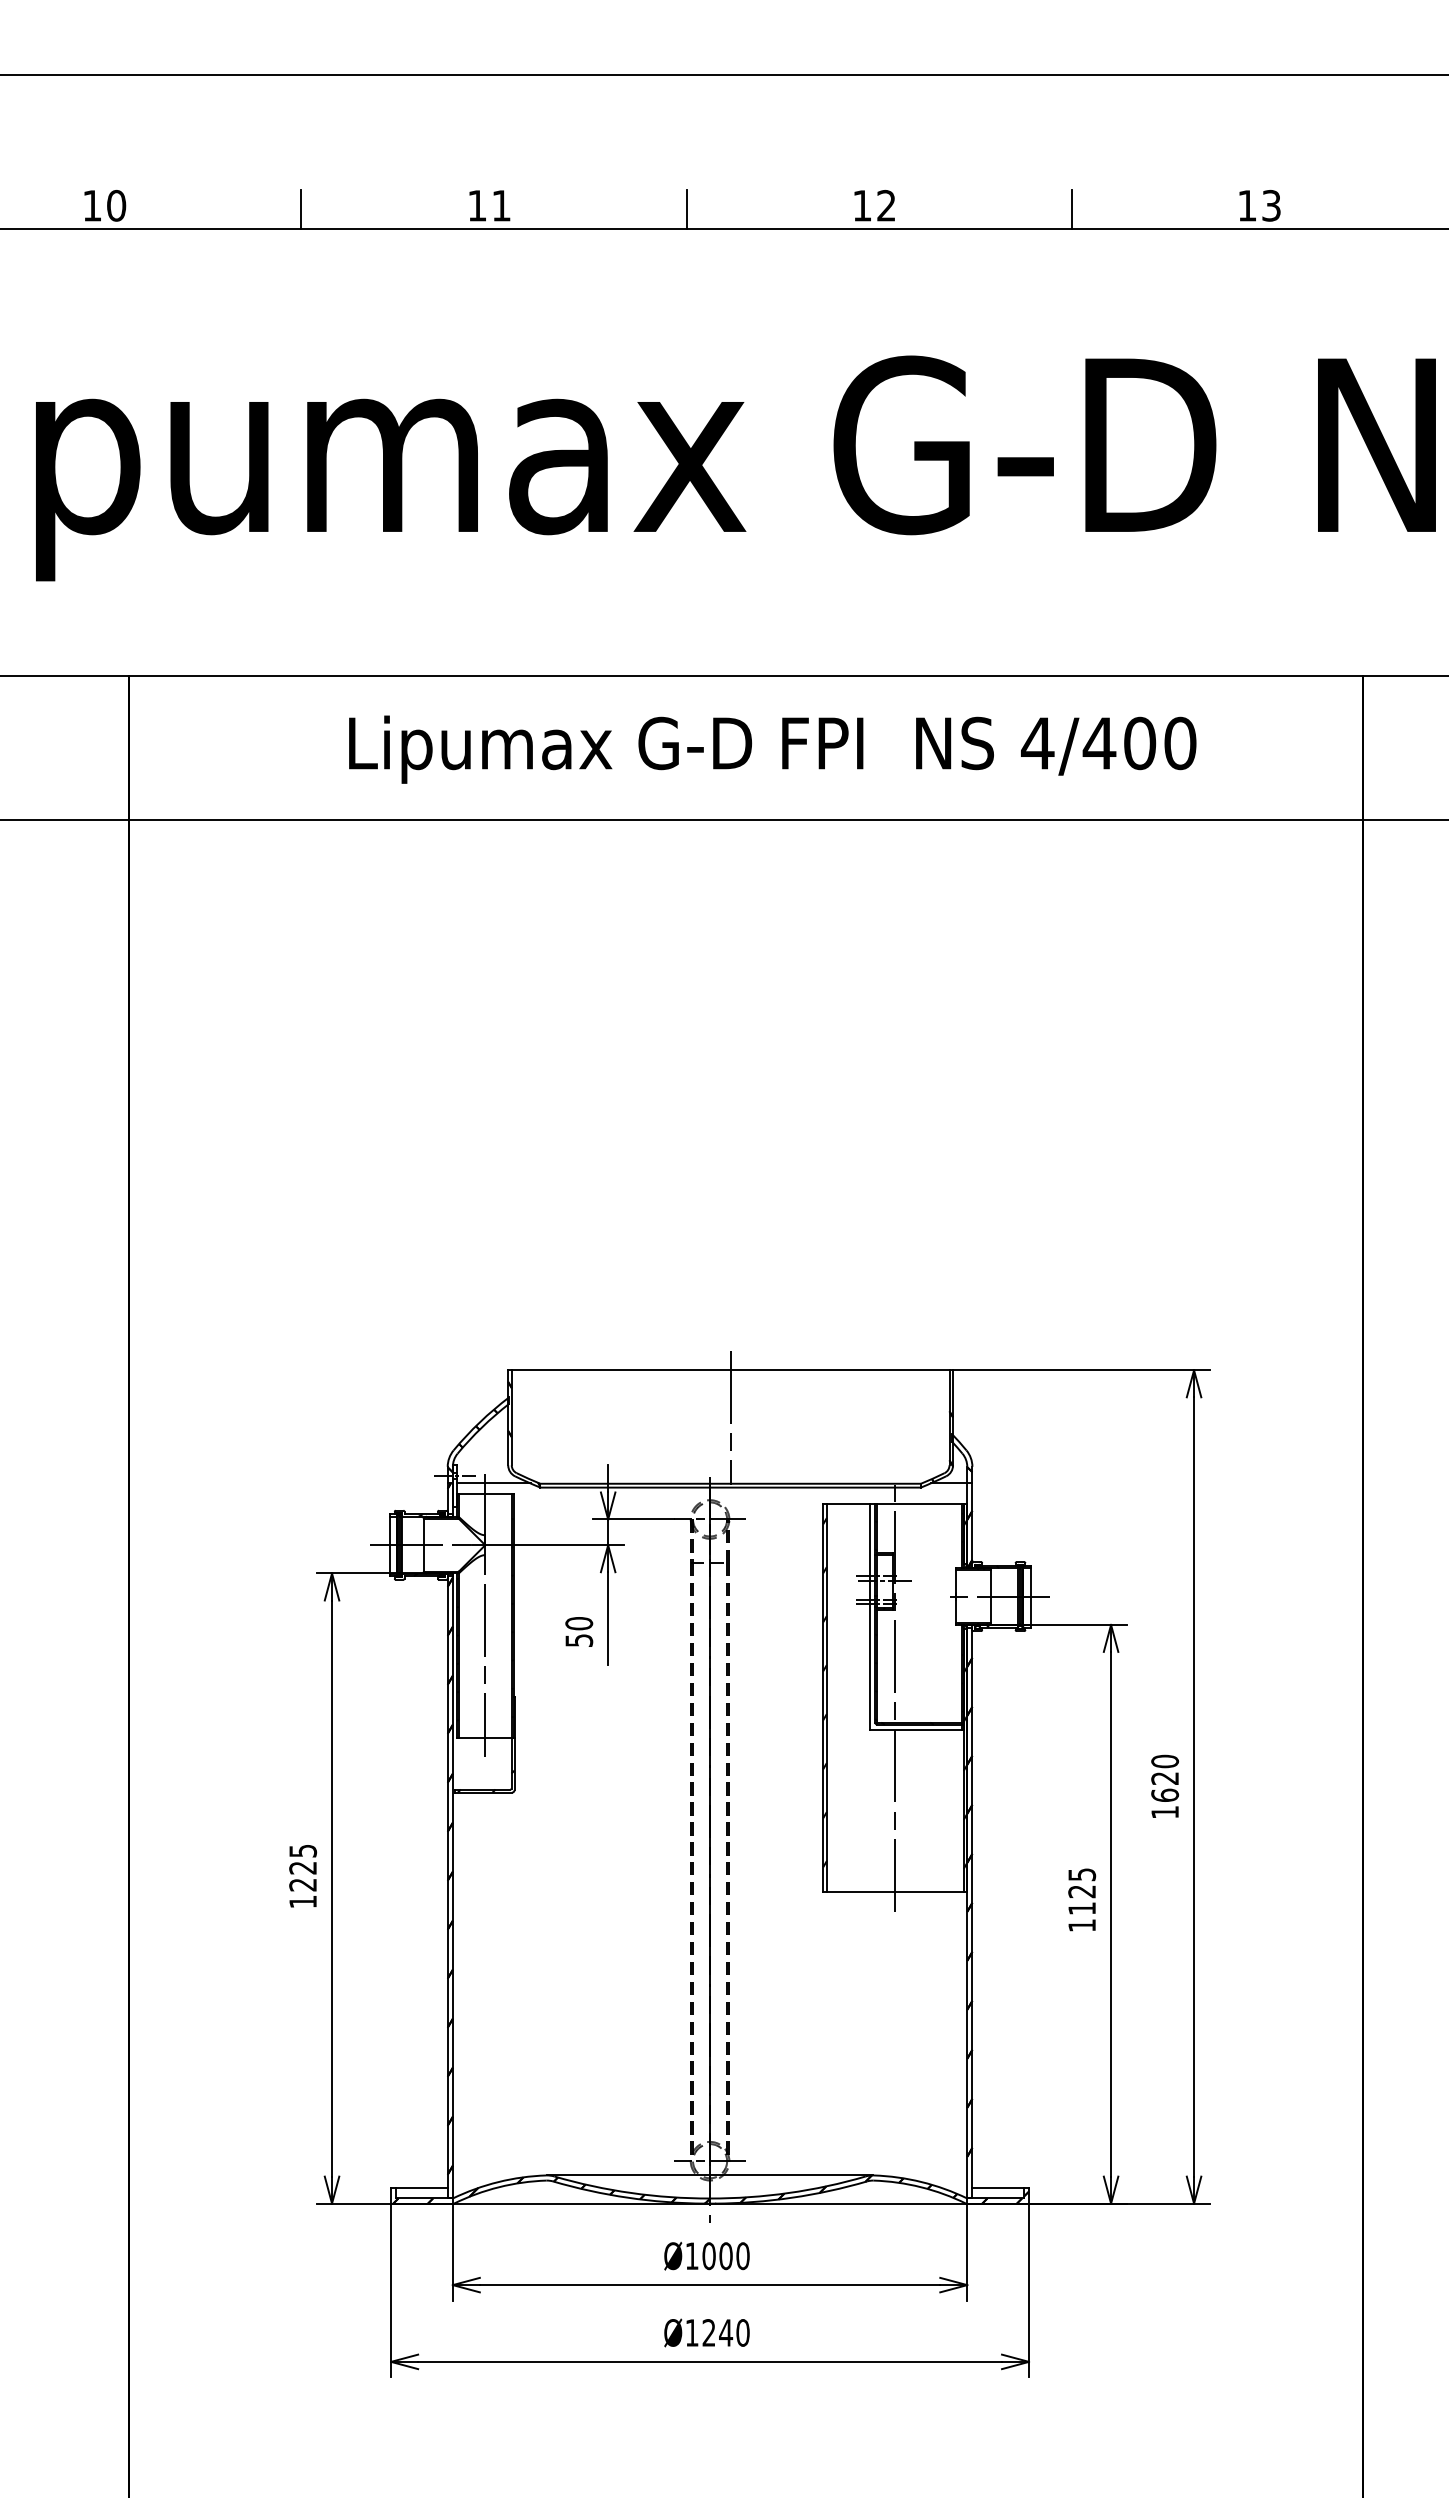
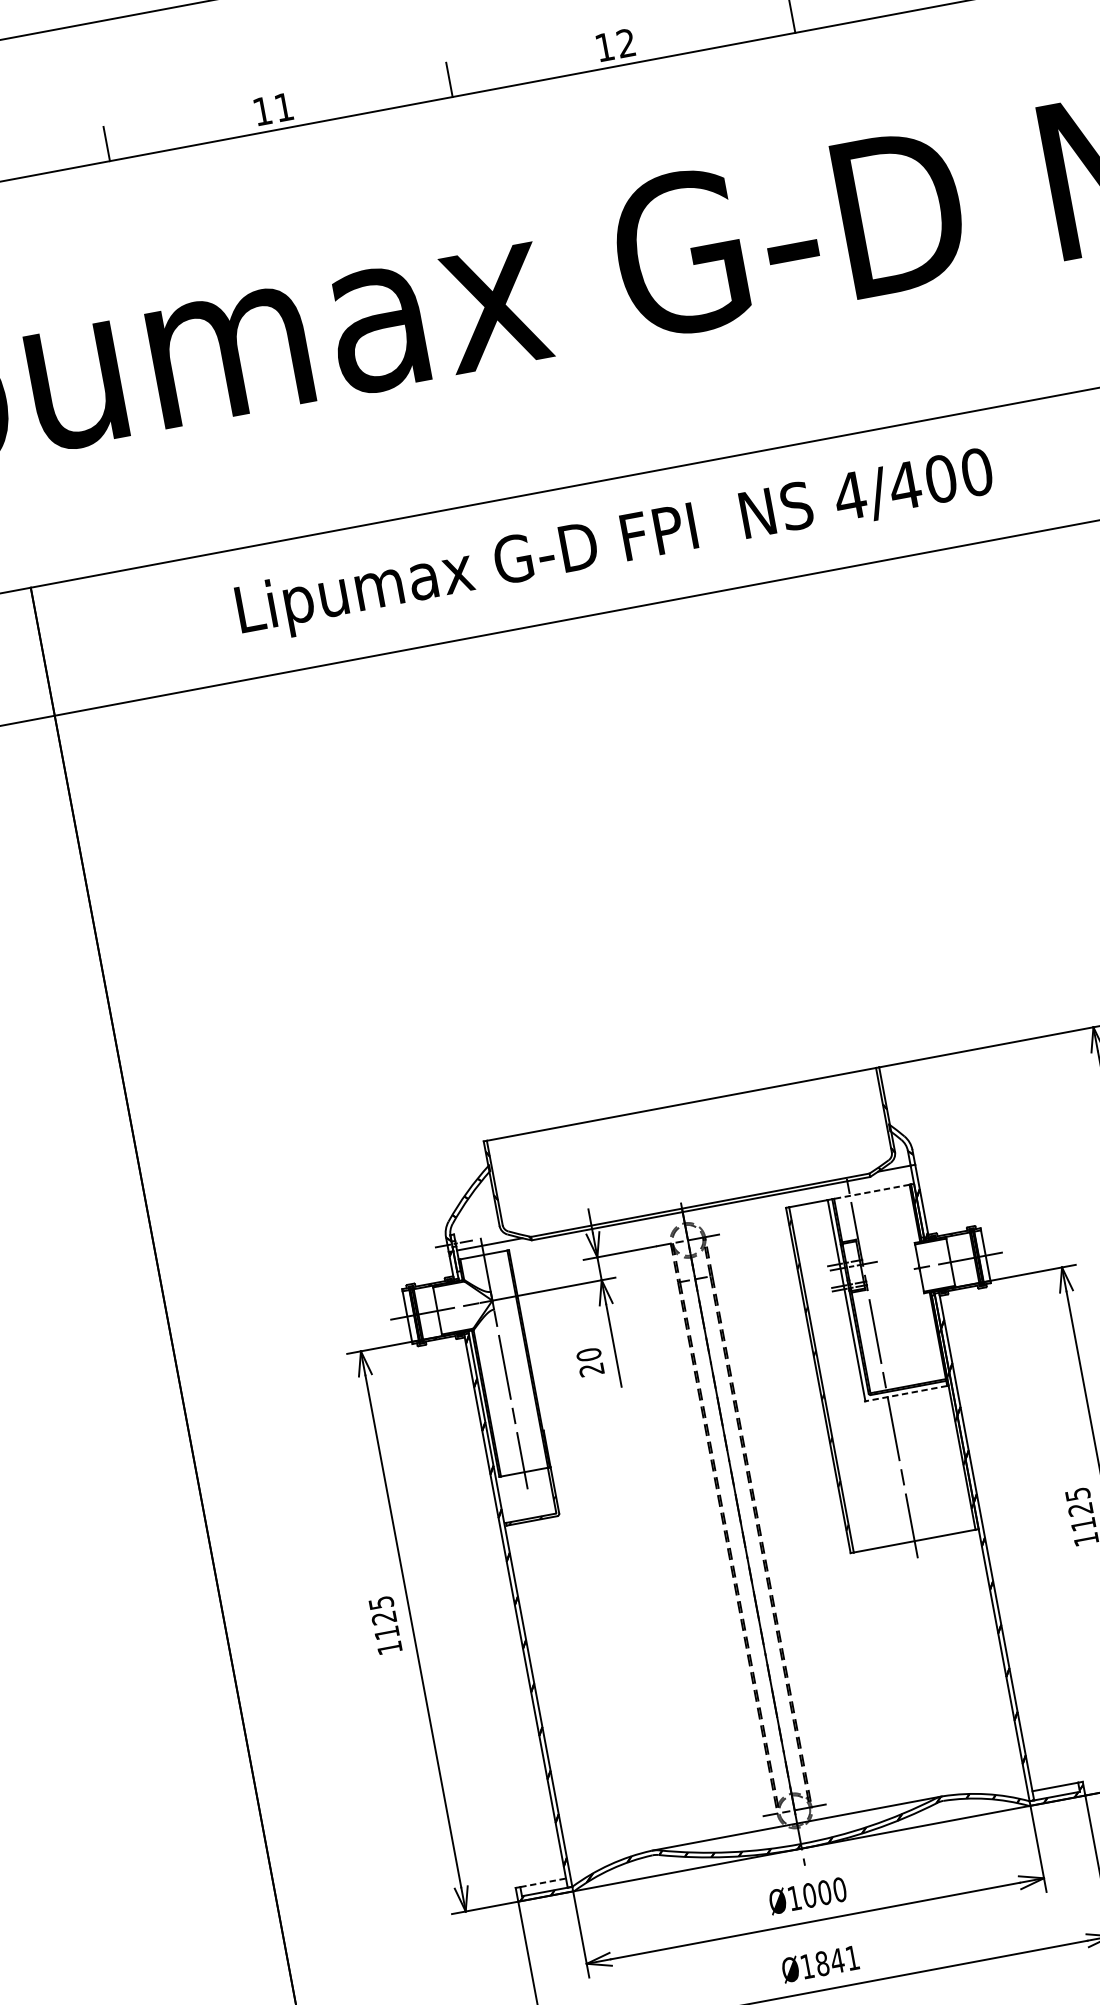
line: (730, 1417) -> (689, 1146), removed
line: (919, 1504) -> (871, 1192), solid -> dashed
text: (579, 1640) -> (592, 1369), 50 -> 20
line: (915, 1730) -> (905, 1393), solid -> dashed
text: (302, 1885) -> (386, 1633), 1225 -> 1125
line: (422, 2188) -> (543, 1882), solid -> dashed
text: (725, 2332) -> (836, 1960), Ø1240 -> Ø1841

